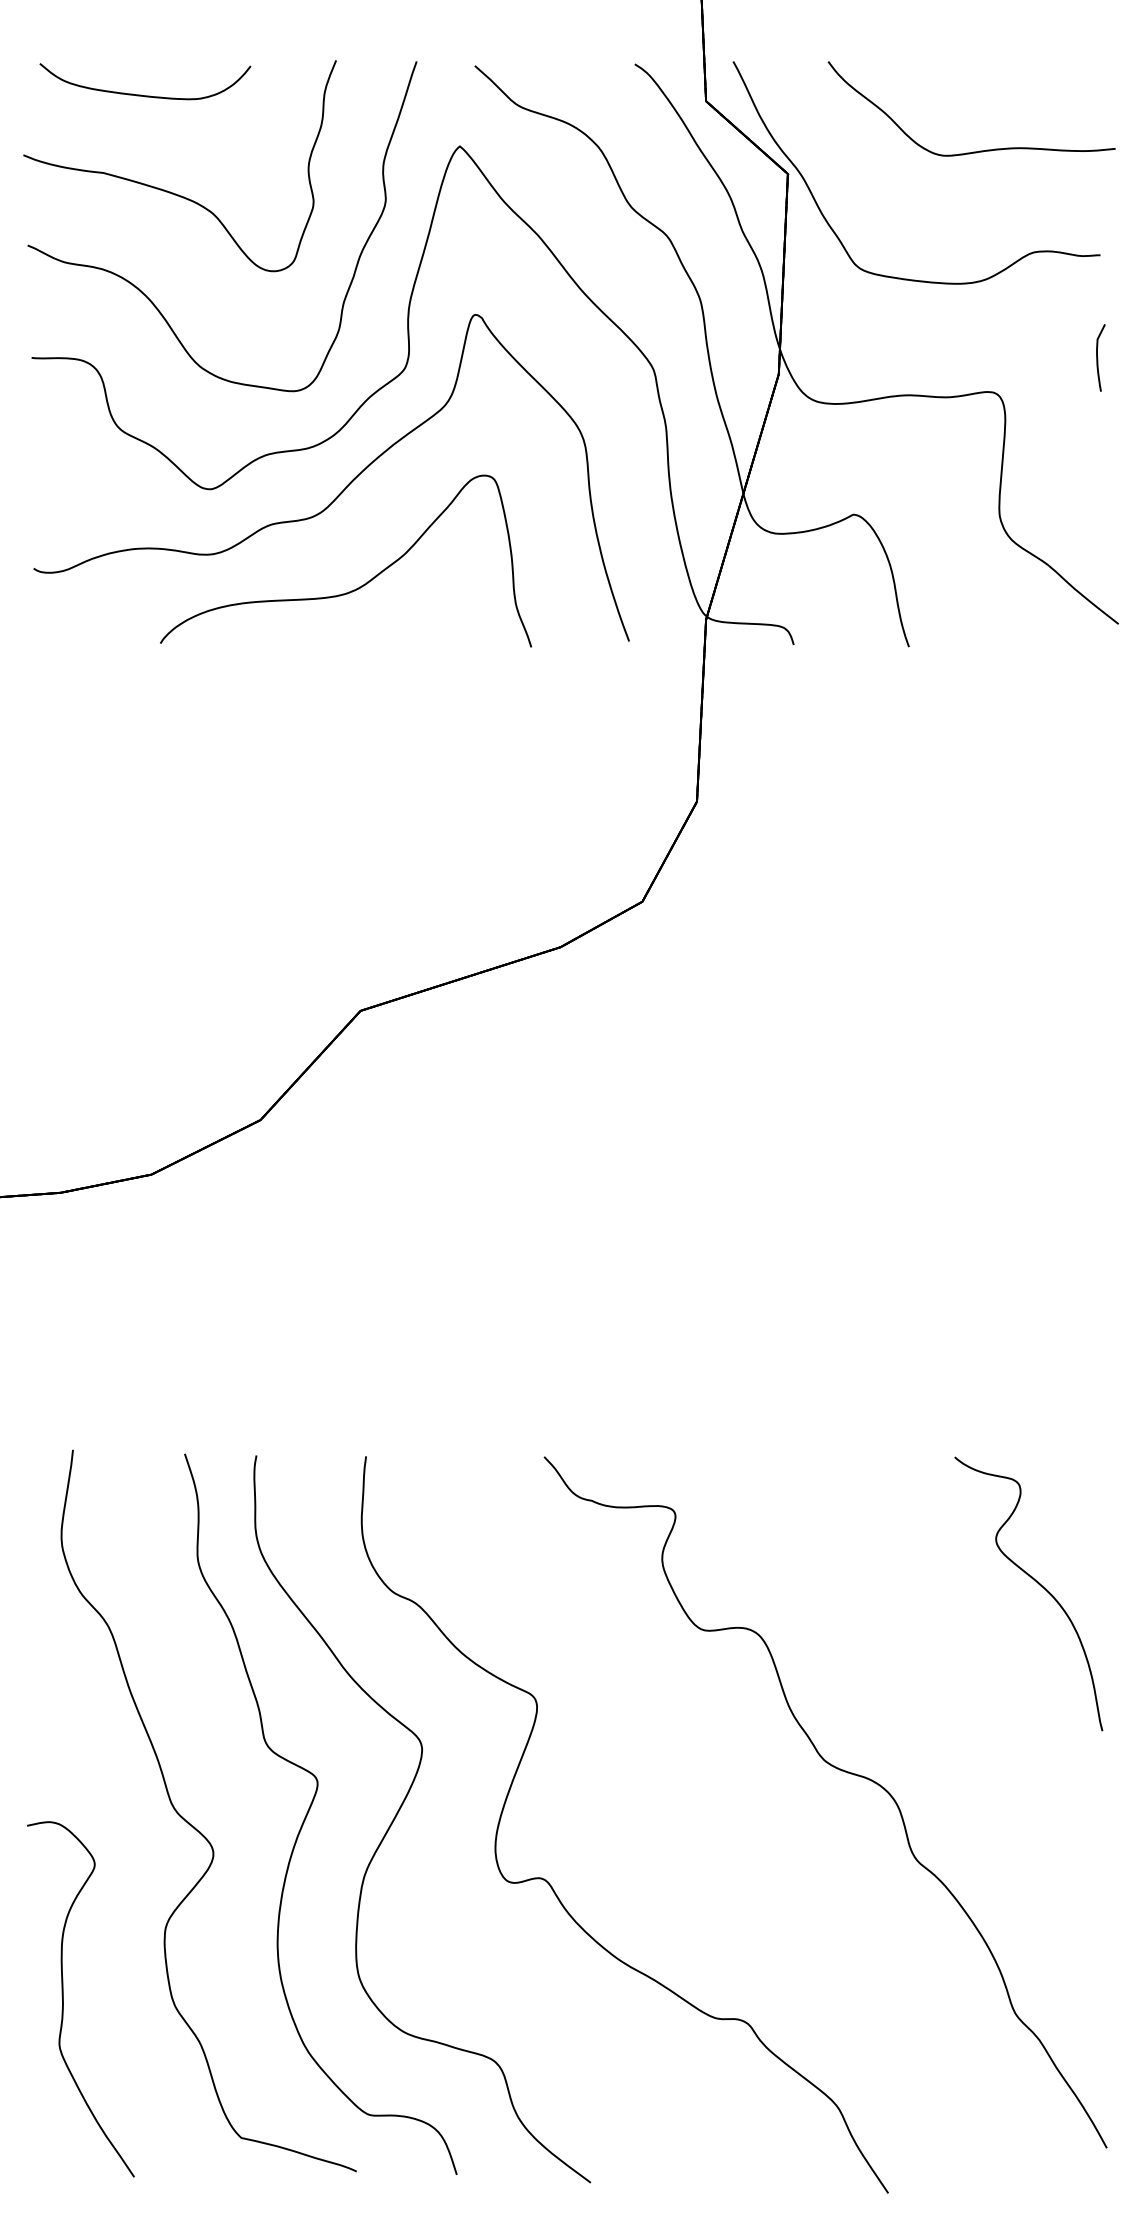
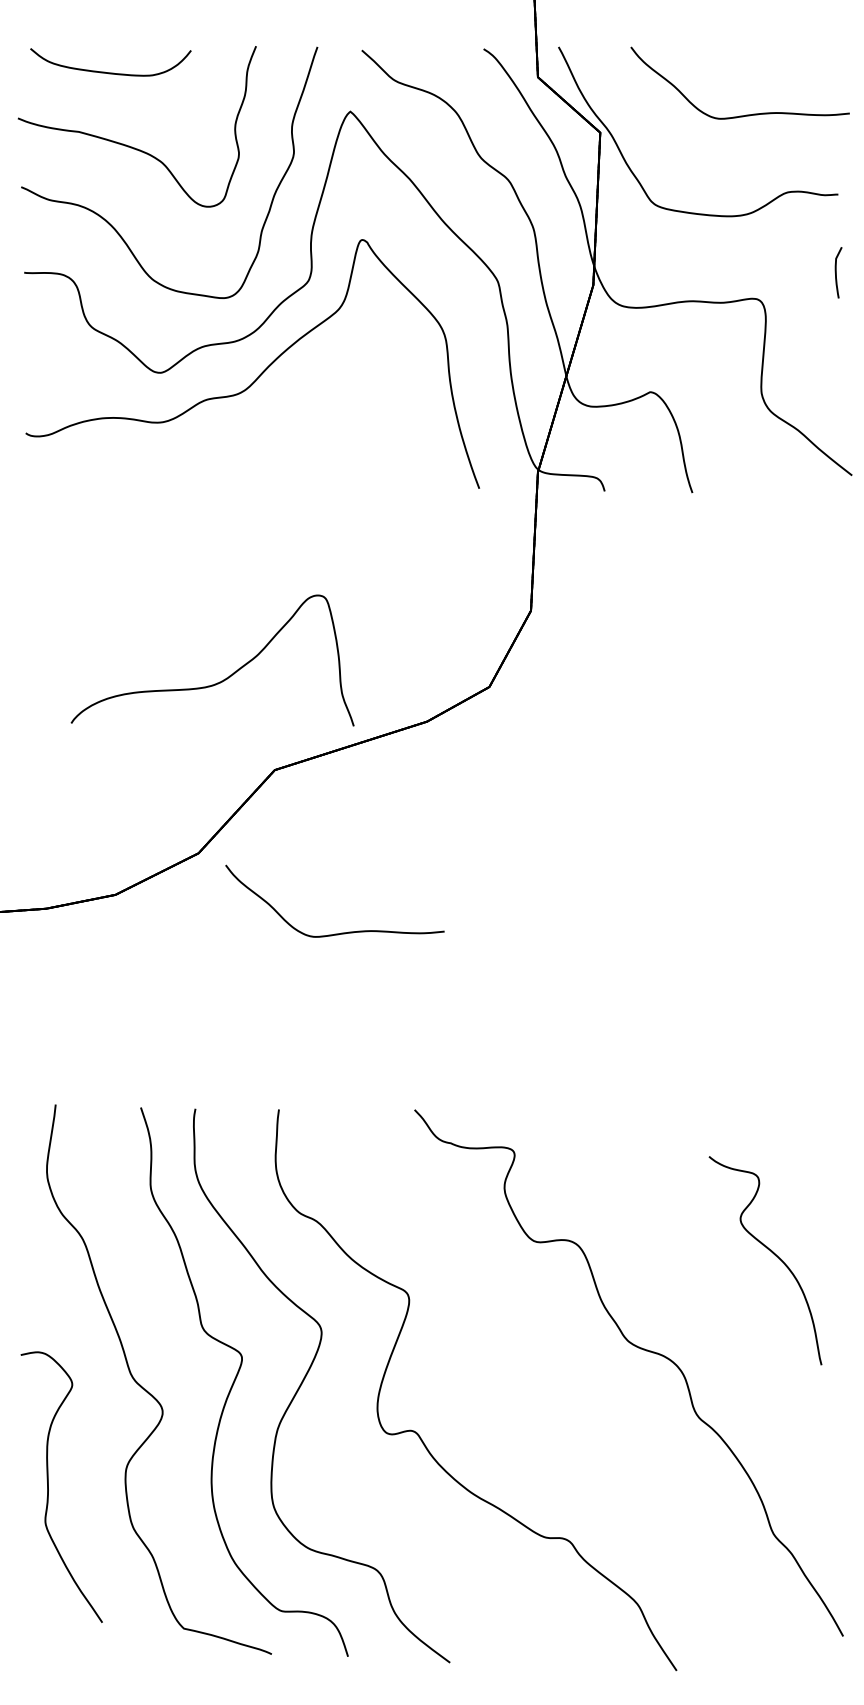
part: (359, 586) -> (222, 679), moved
part: (447, 1224) -> (340, 932), added
part: (1037, 1583) -> (772, 1252), moved
part: (63, 1999) -> (48, 1487), moved

